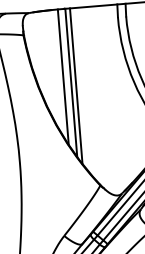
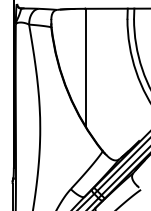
line: (63, 76) -> (80, 62), removed
line: (75, 85) -> (89, 70), removed

